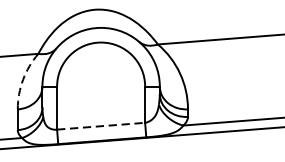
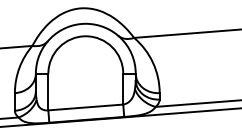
arc: (23, 79) -> (19, 67), dashed -> solid
line: (100, 126) -> (85, 107), dashed -> solid

